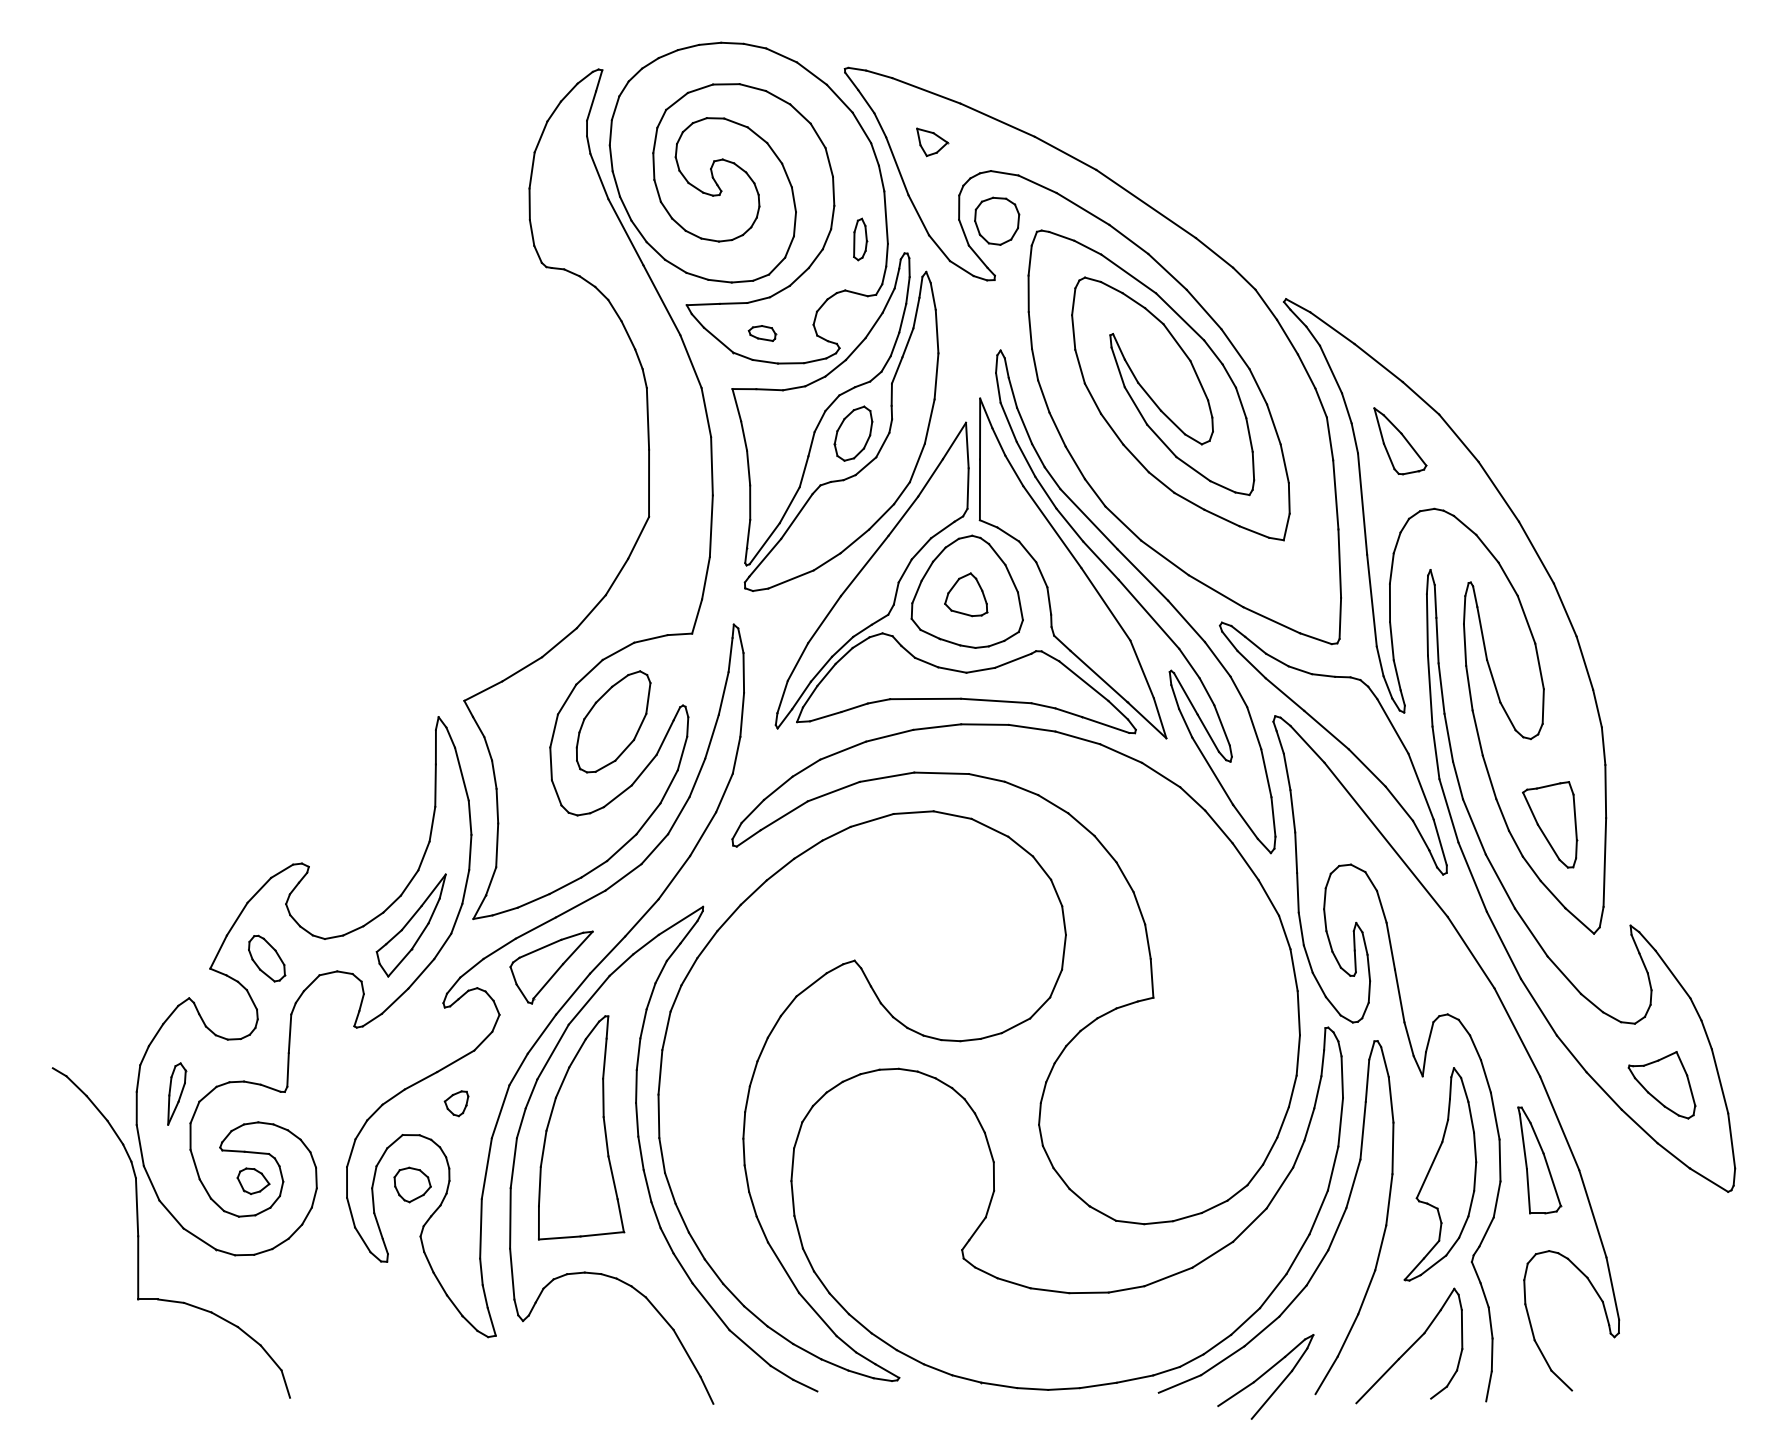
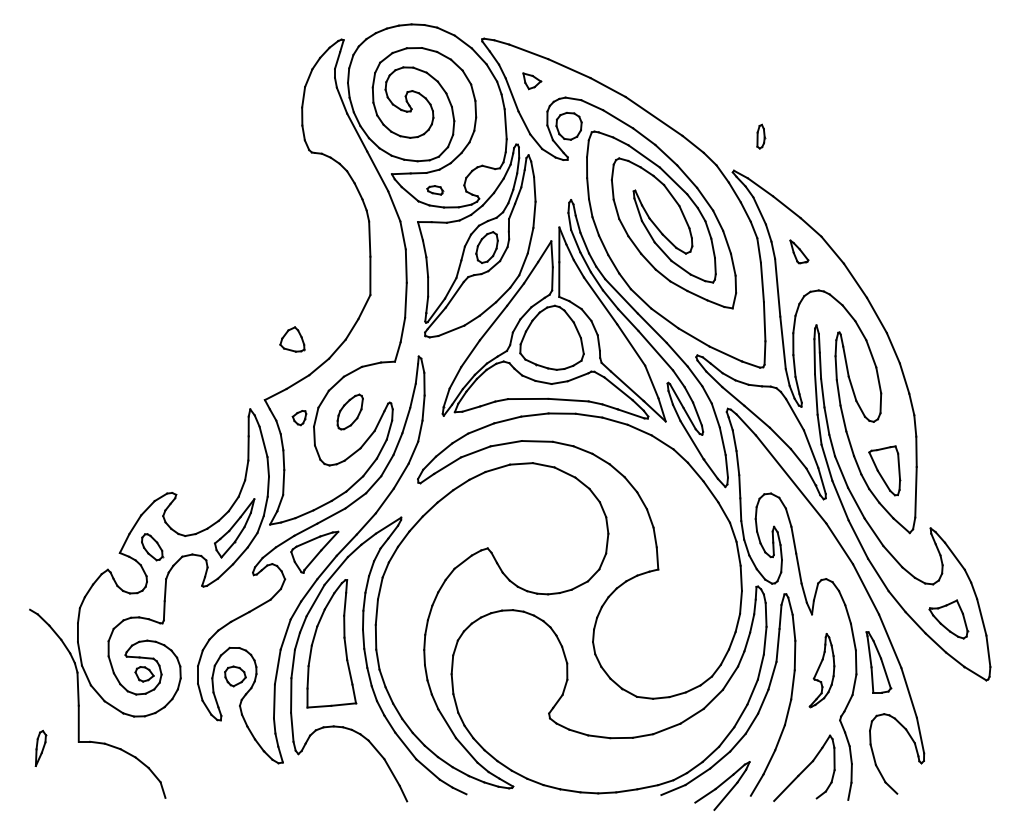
part: (861, 239) -> (761, 136), moved
part: (1400, 440) -> (799, 251), size x0.6
part: (966, 594) -> (292, 339), moved
part: (614, 720) -> (350, 411), size x0.6
part: (176, 1092) -> (40, 747), moved
part: (456, 1104) -> (299, 418), moved
part: (1439, 1174) -> (821, 670), size x0.6

